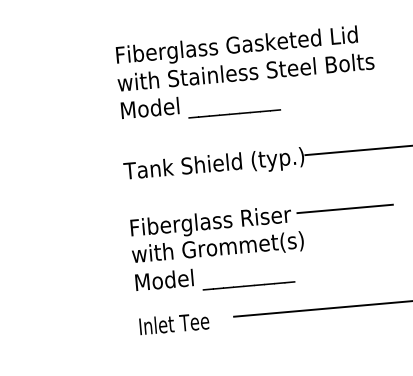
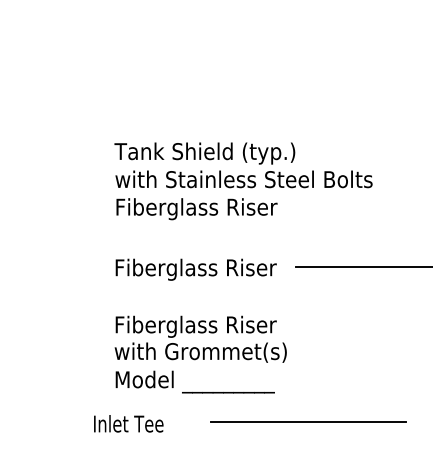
text: (236, 46) -> (236, 153), Fiberglass Gasketed Lid -> Tank Shield (typ.)
text: (202, 106) -> (197, 209), Model _________ -> Fiberglass Riser
text: (213, 165) -> (203, 269), Tank Shield (typ.) -> Fiberglass Riser
line: (344, 209) -> (330, 324), removed
text: (174, 323) -> (128, 423), moved

